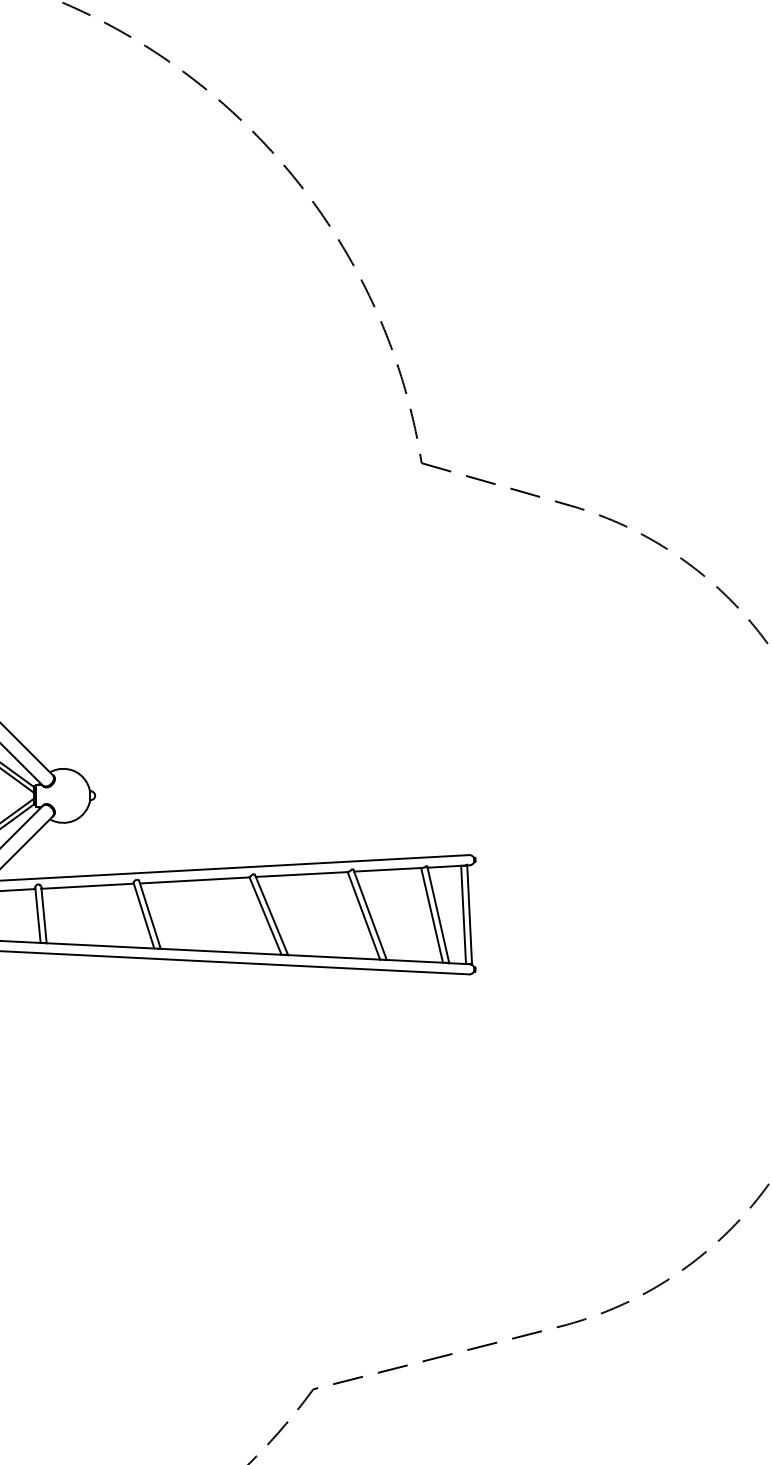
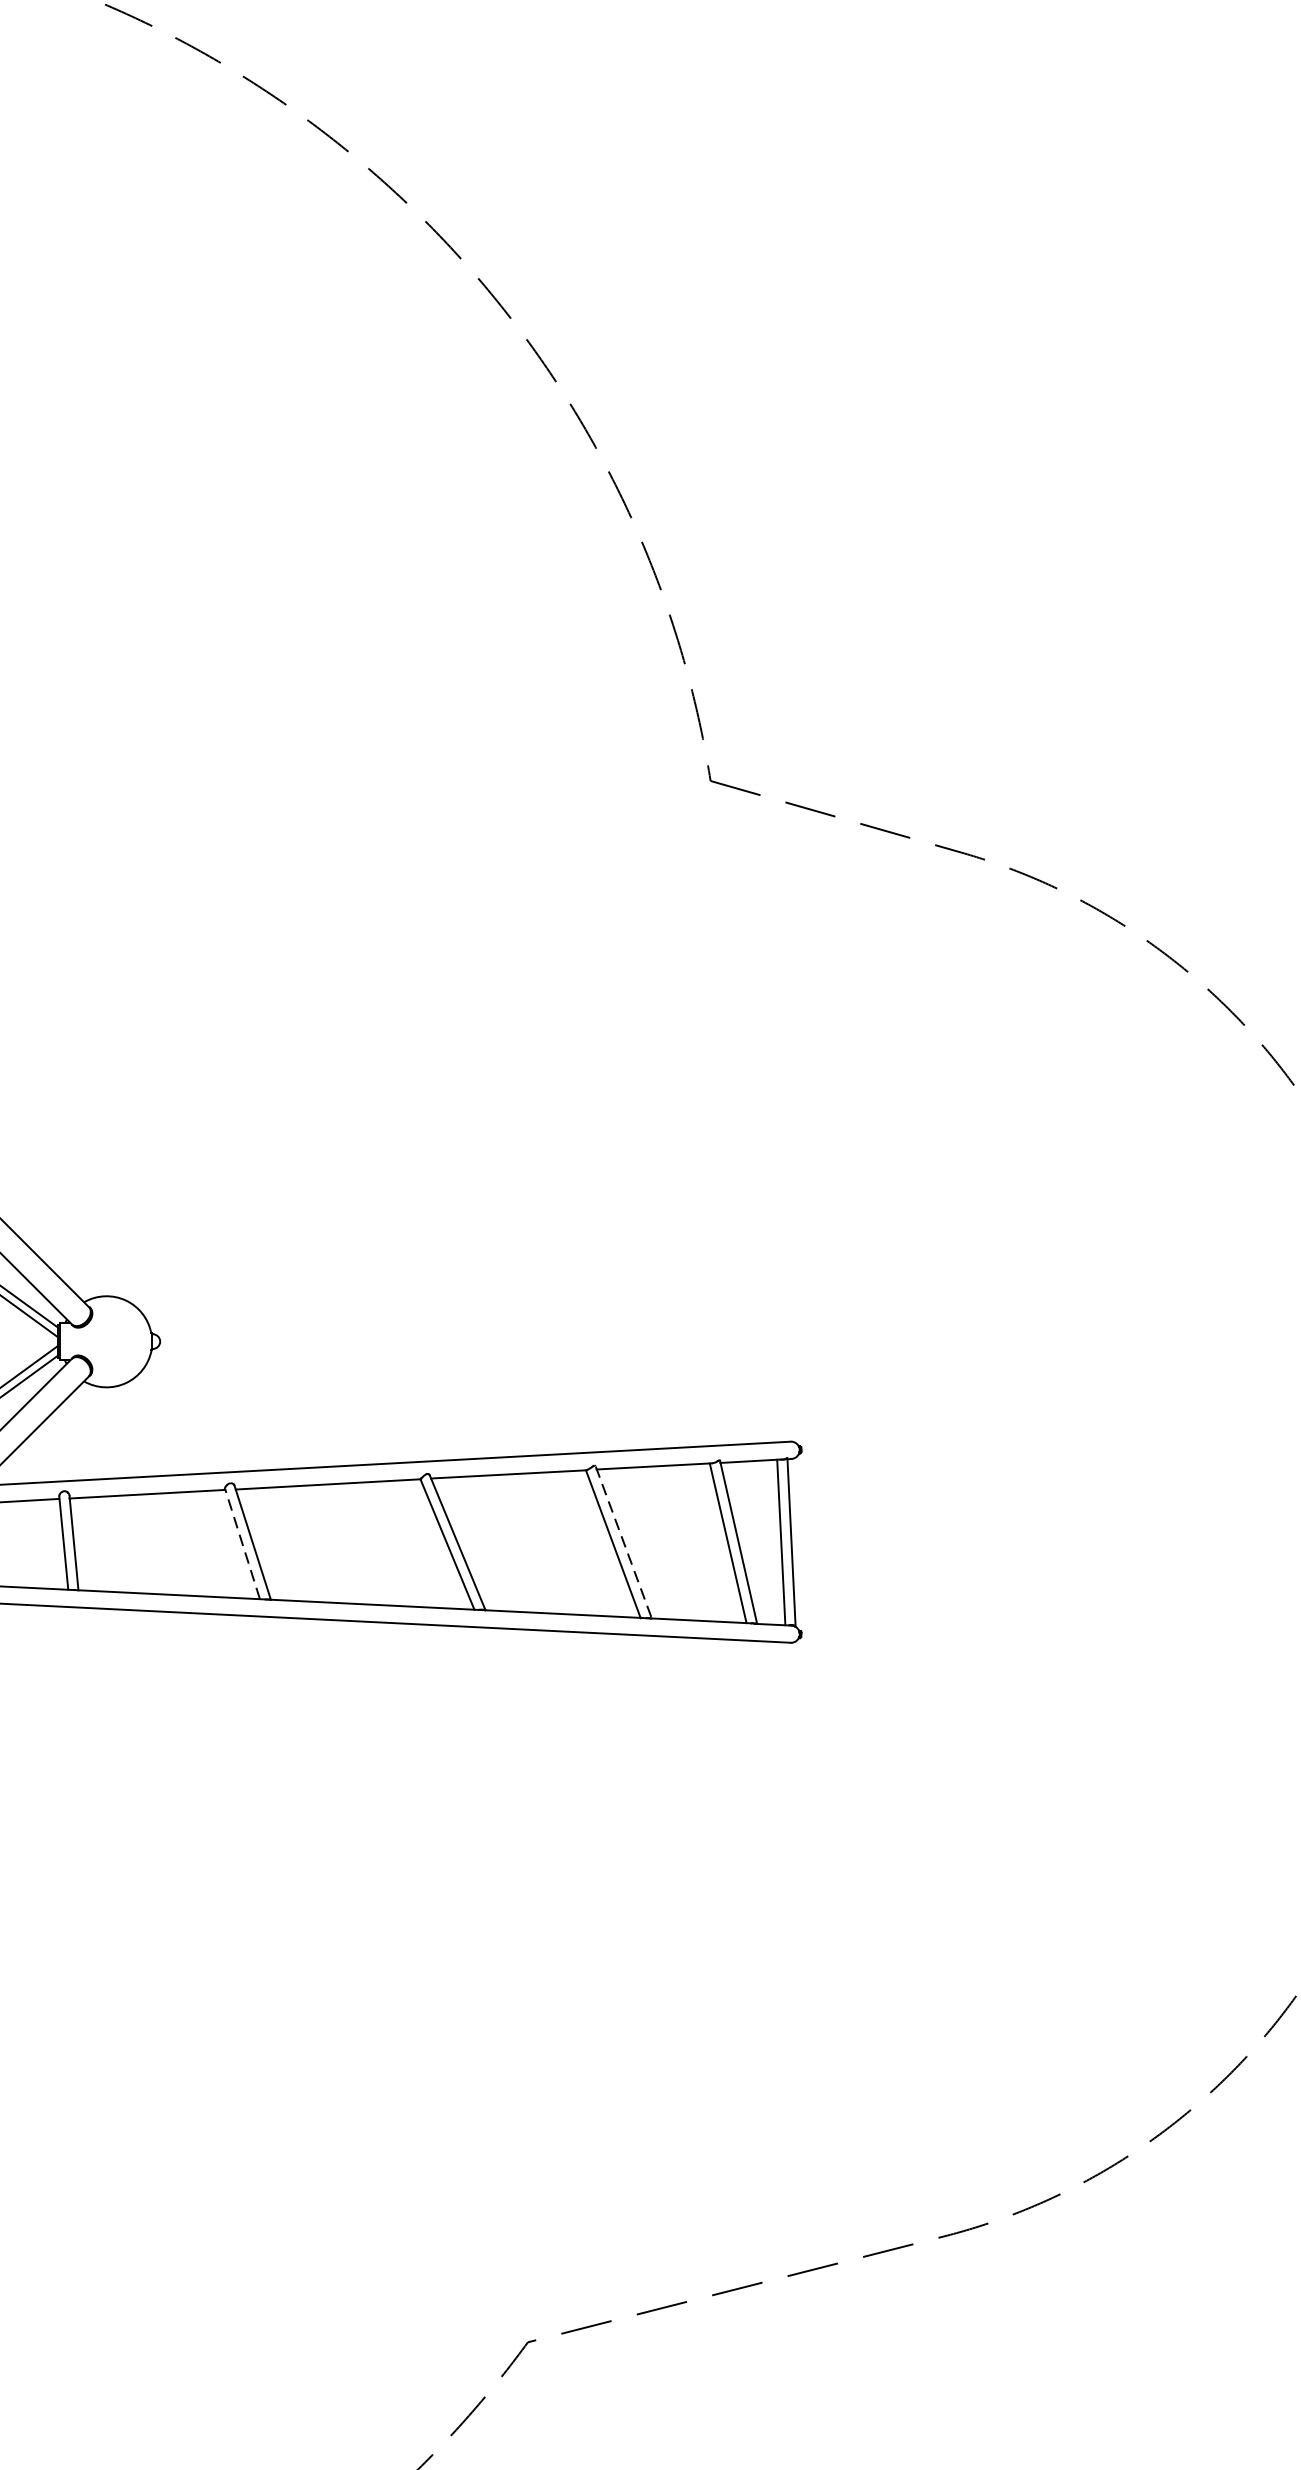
line: (370, 914) -> (624, 1541), solid -> dashed
line: (143, 915) -> (241, 1543), solid -> dashed

